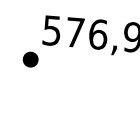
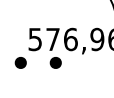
part: (75, 62) -> (55, 62), added

